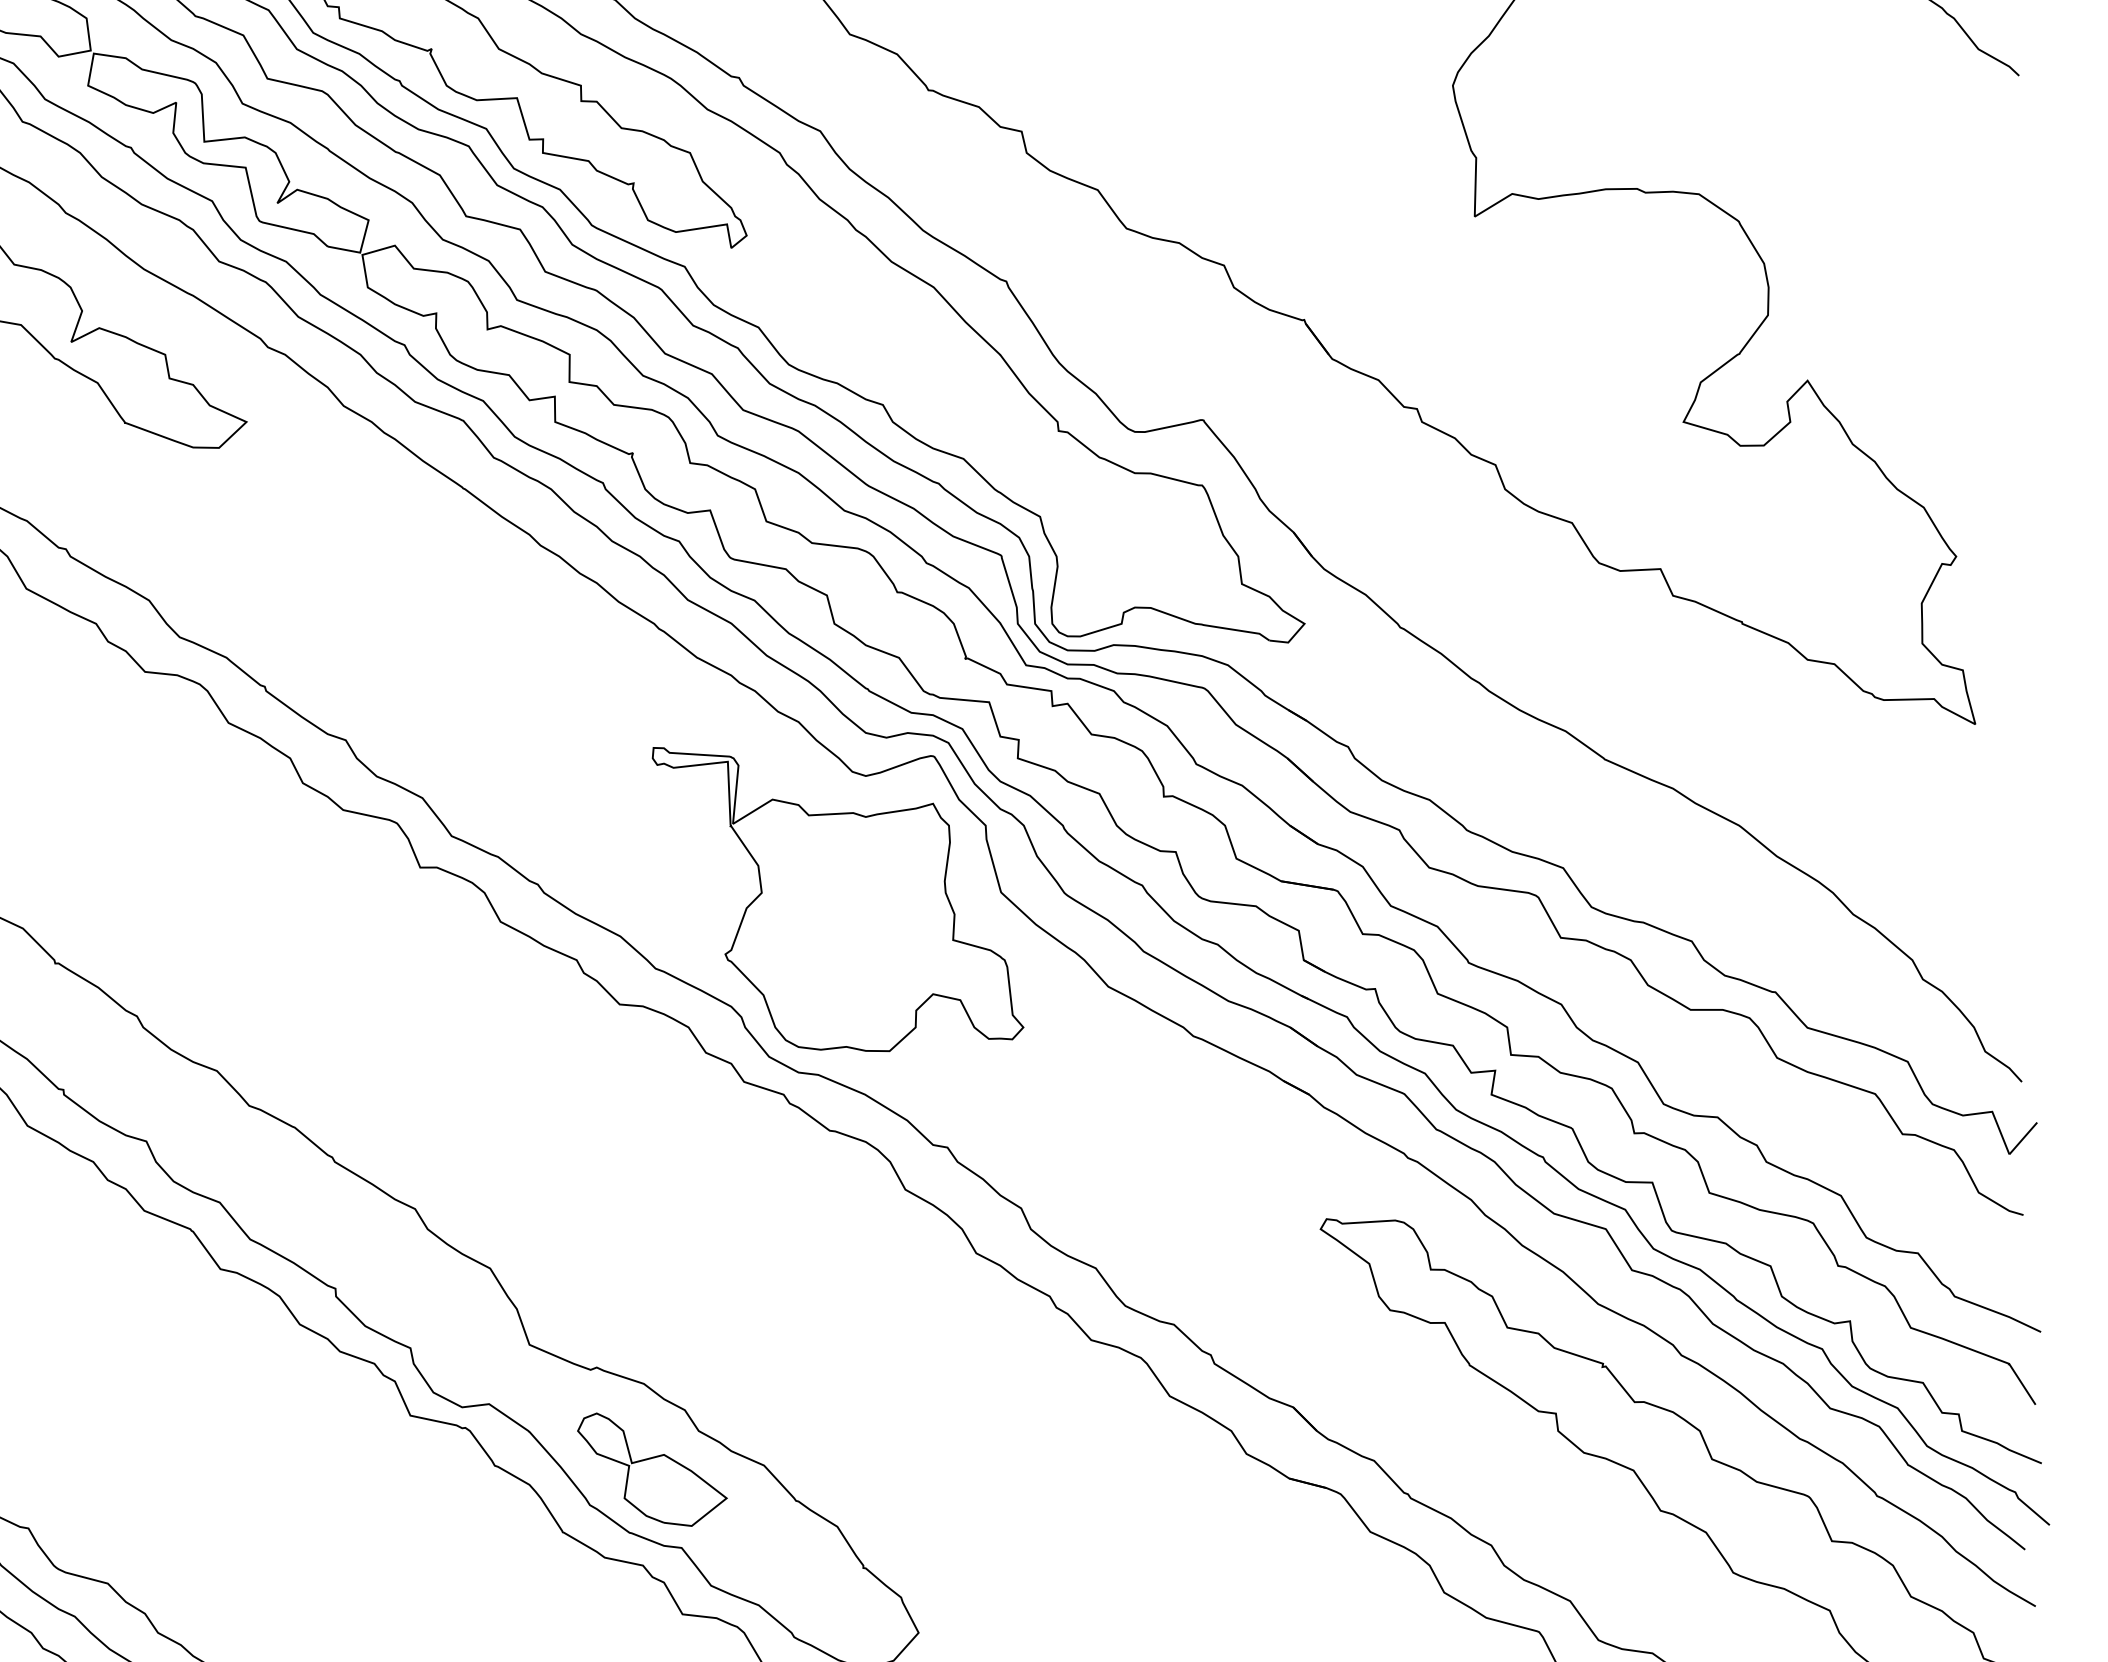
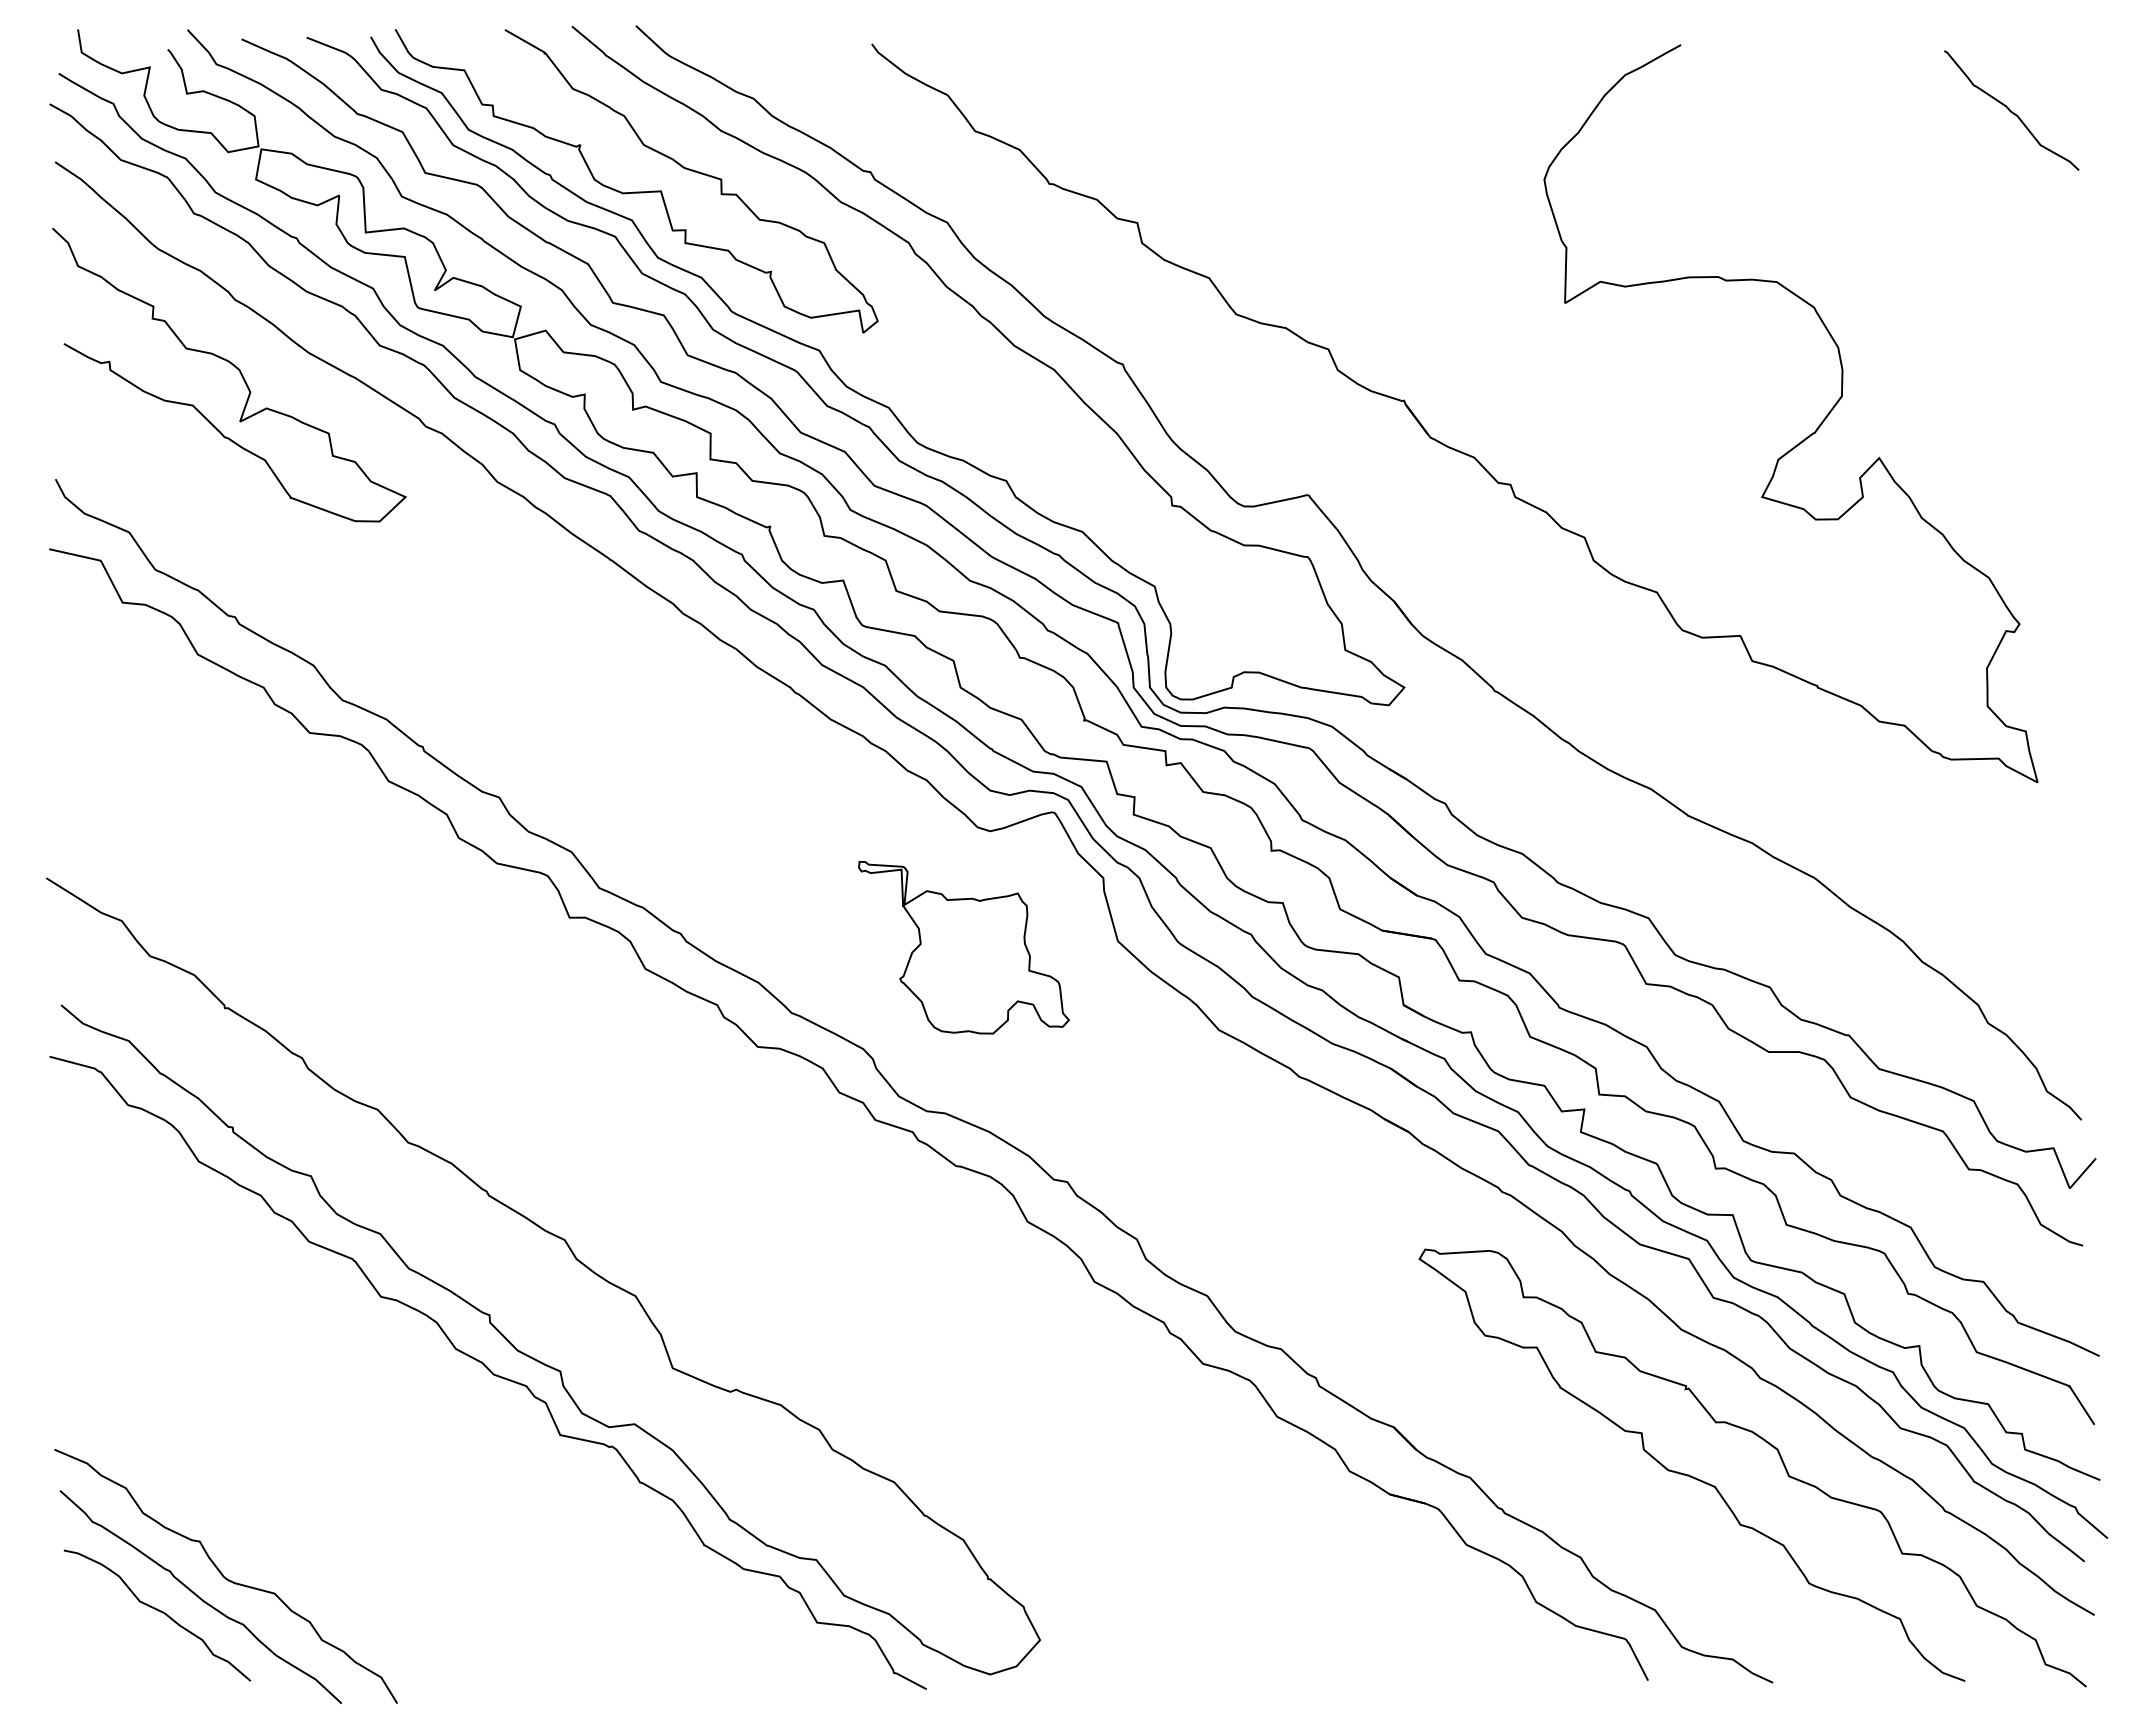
part: (837, 899) -> (963, 947), size x0.6
part: (652, 1470) -> (788, 1486), removed

